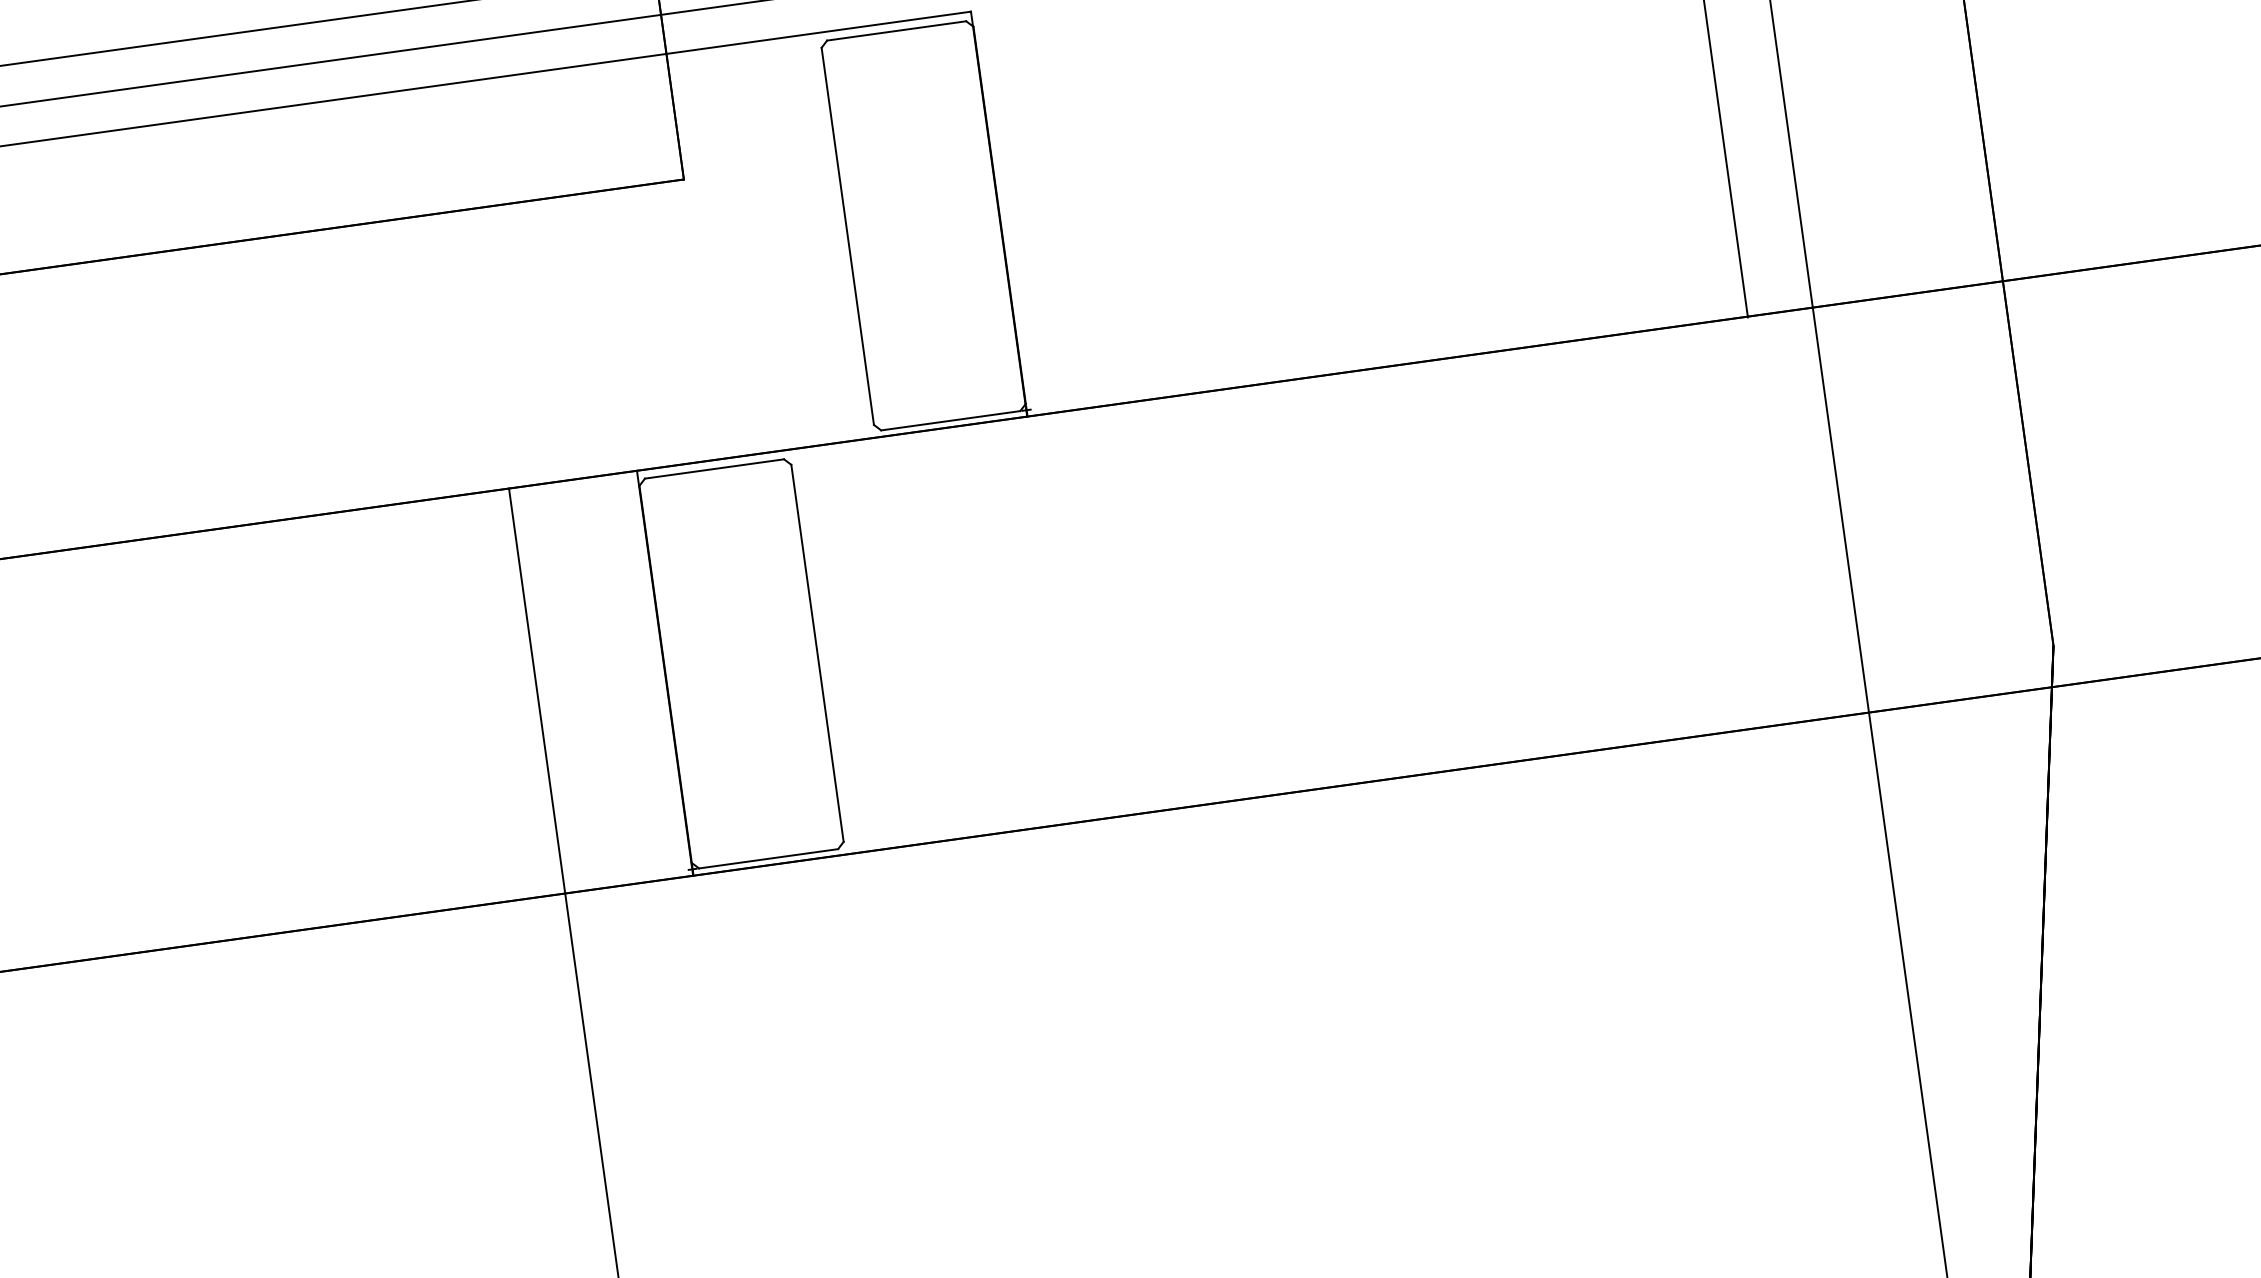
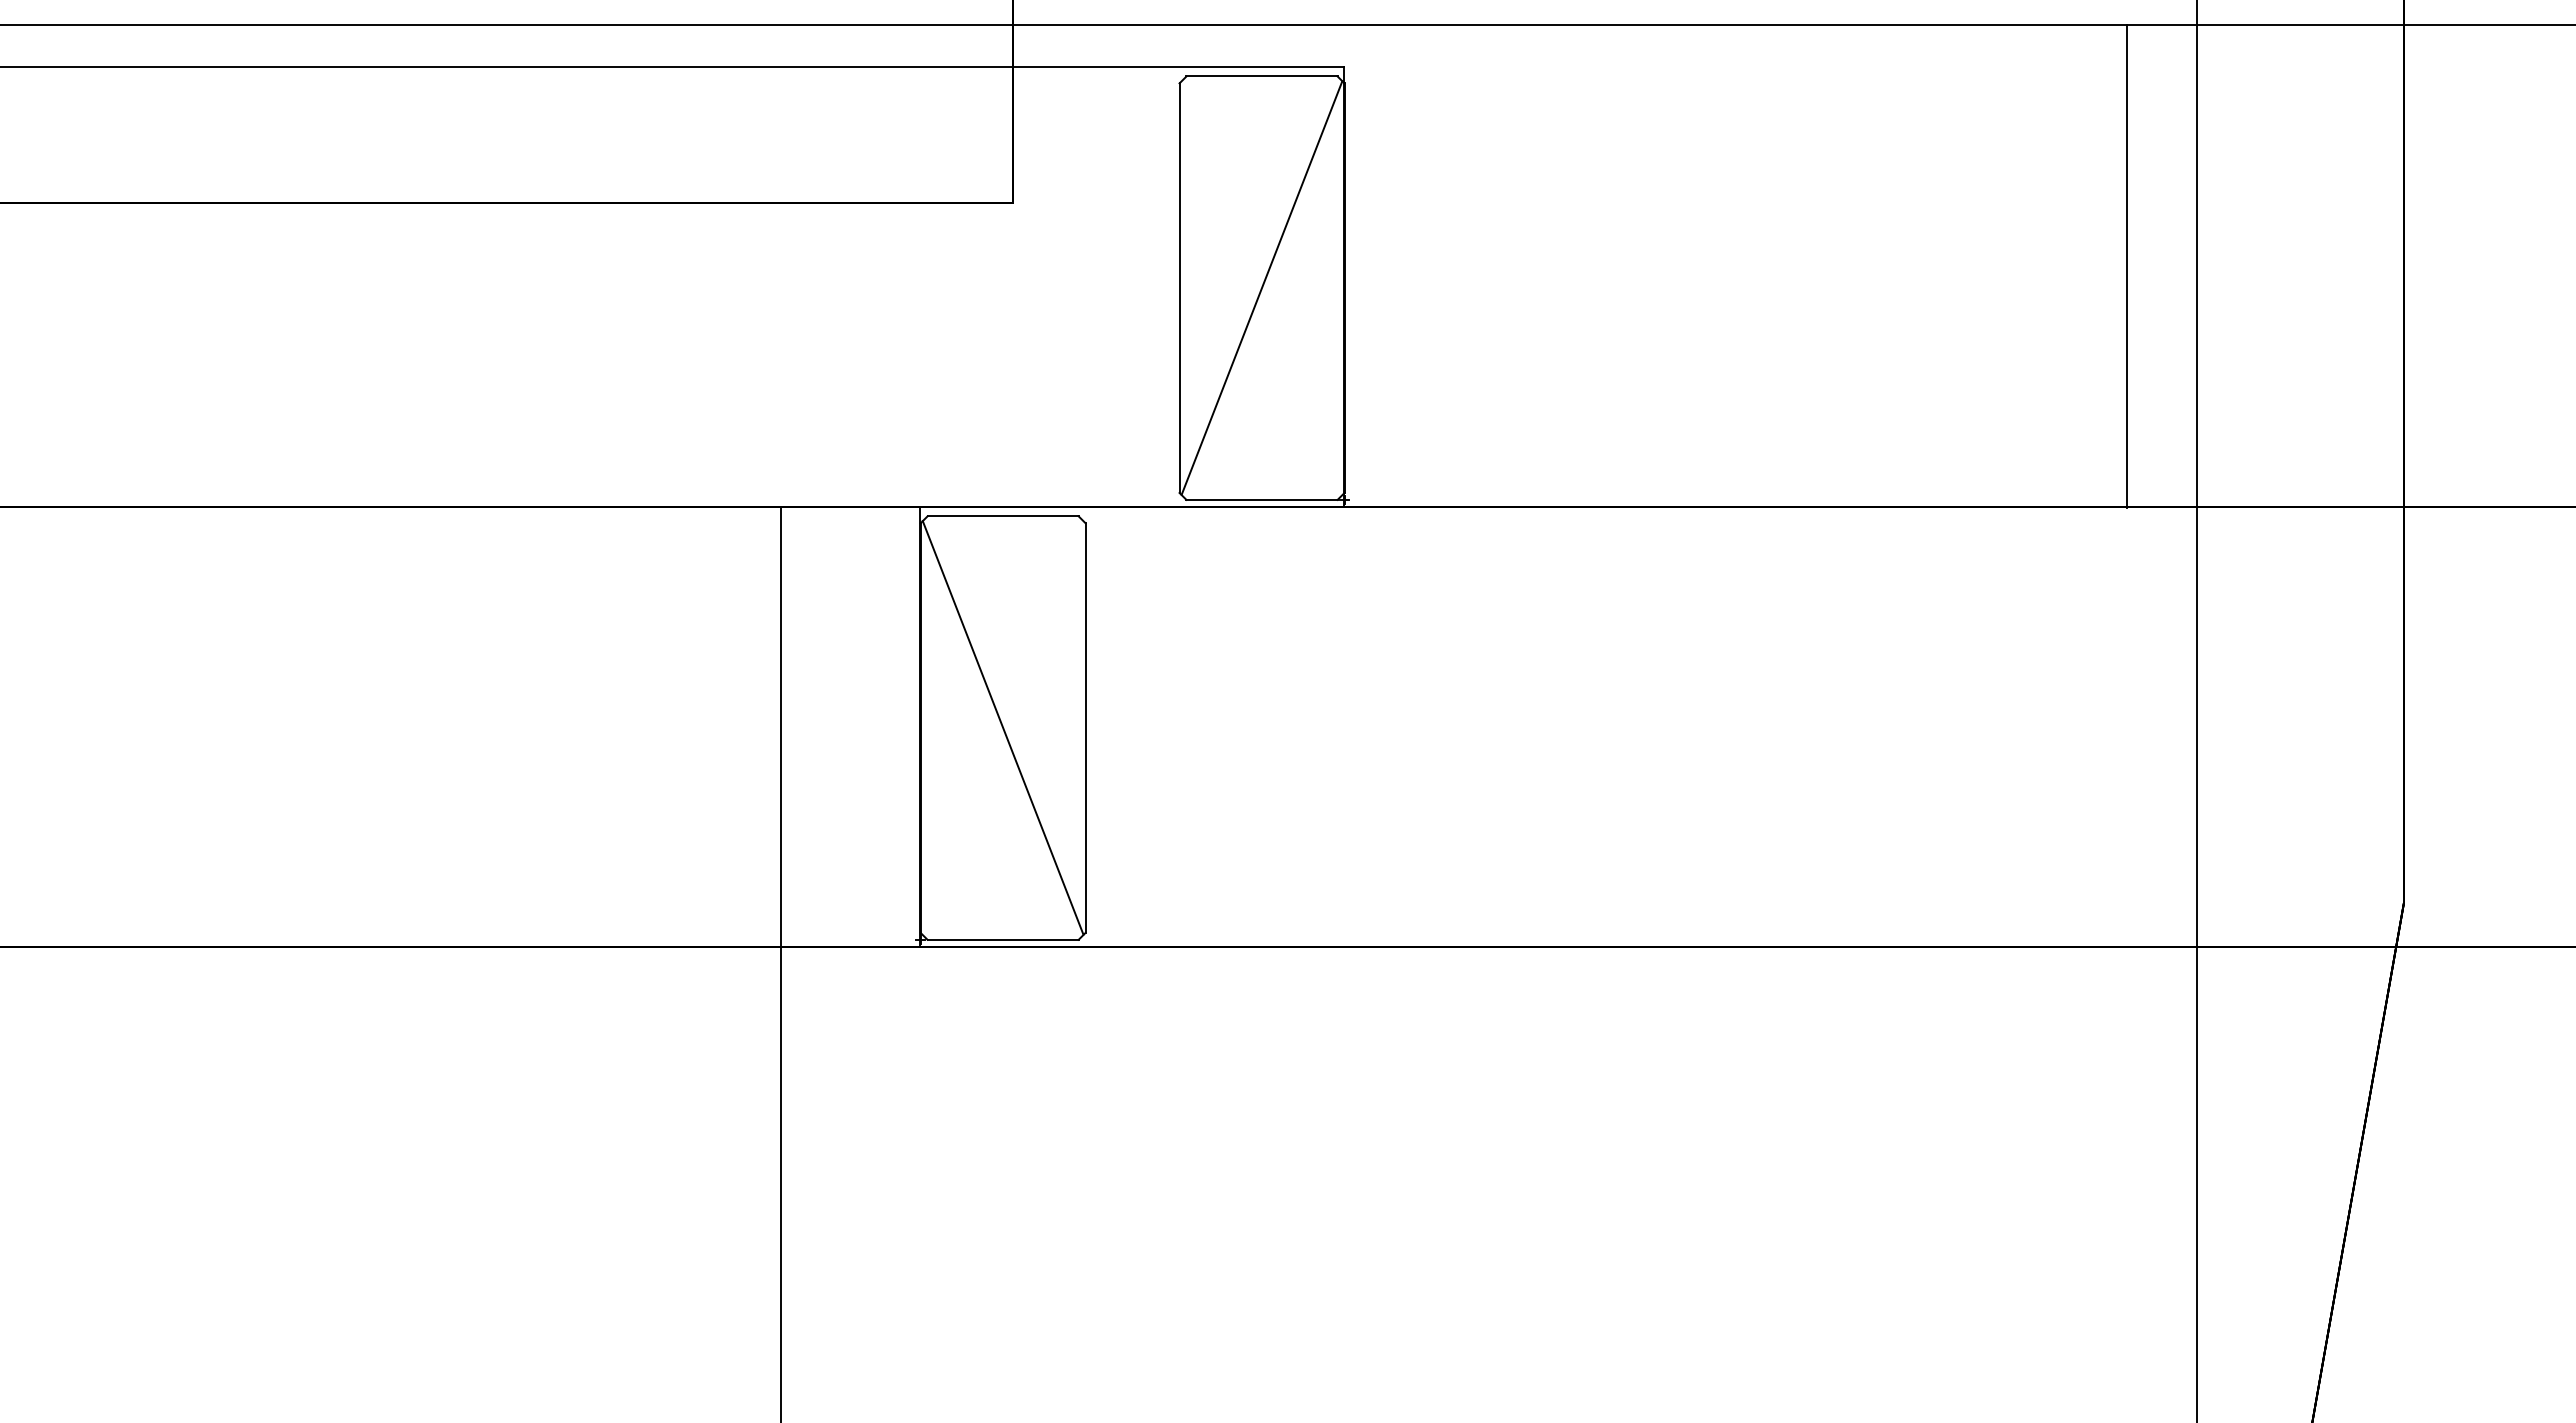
line: (923, 225) -> (1261, 287), added
line: (740, 663) -> (1002, 727), added

